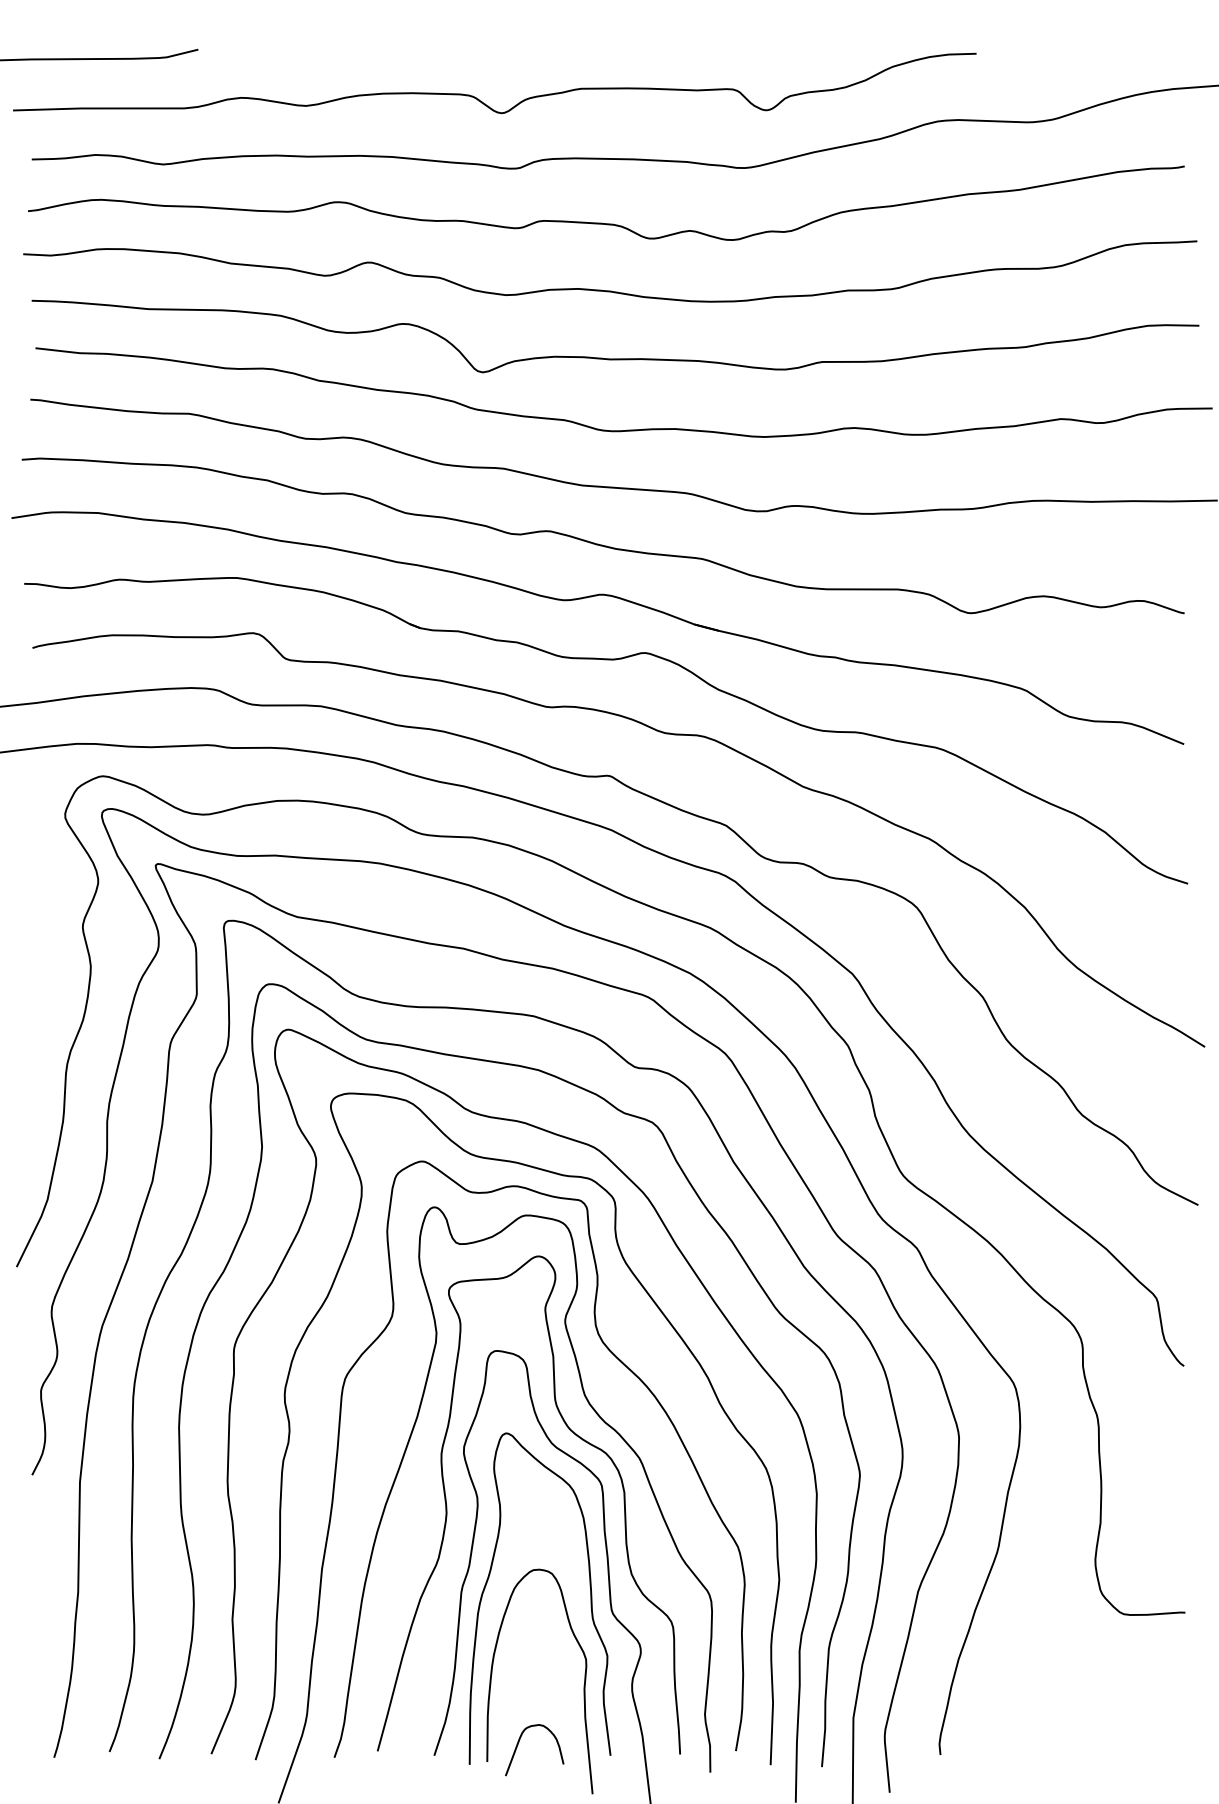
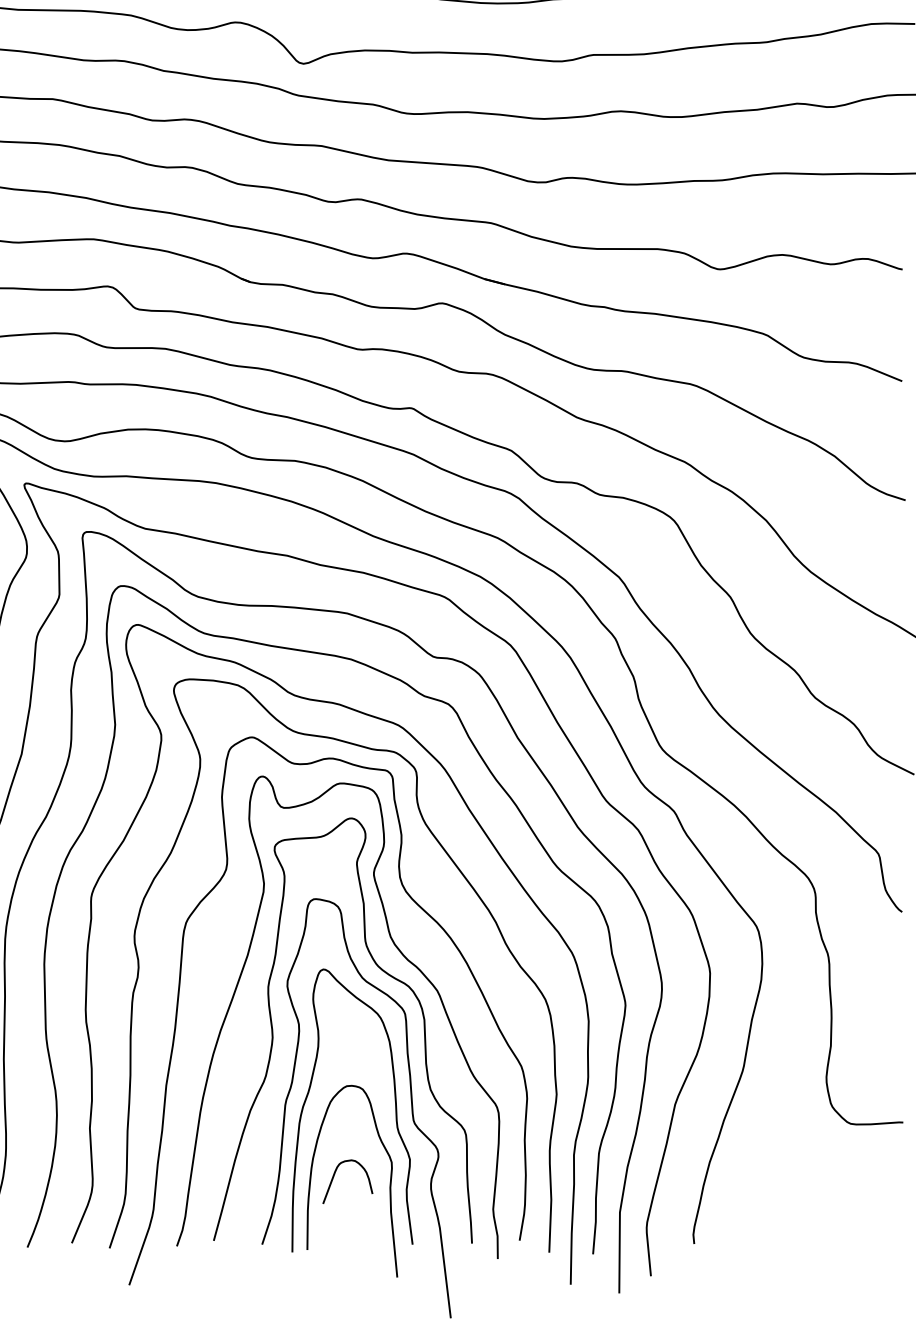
curve: (518, 1745) -> (334, 1177), moved

